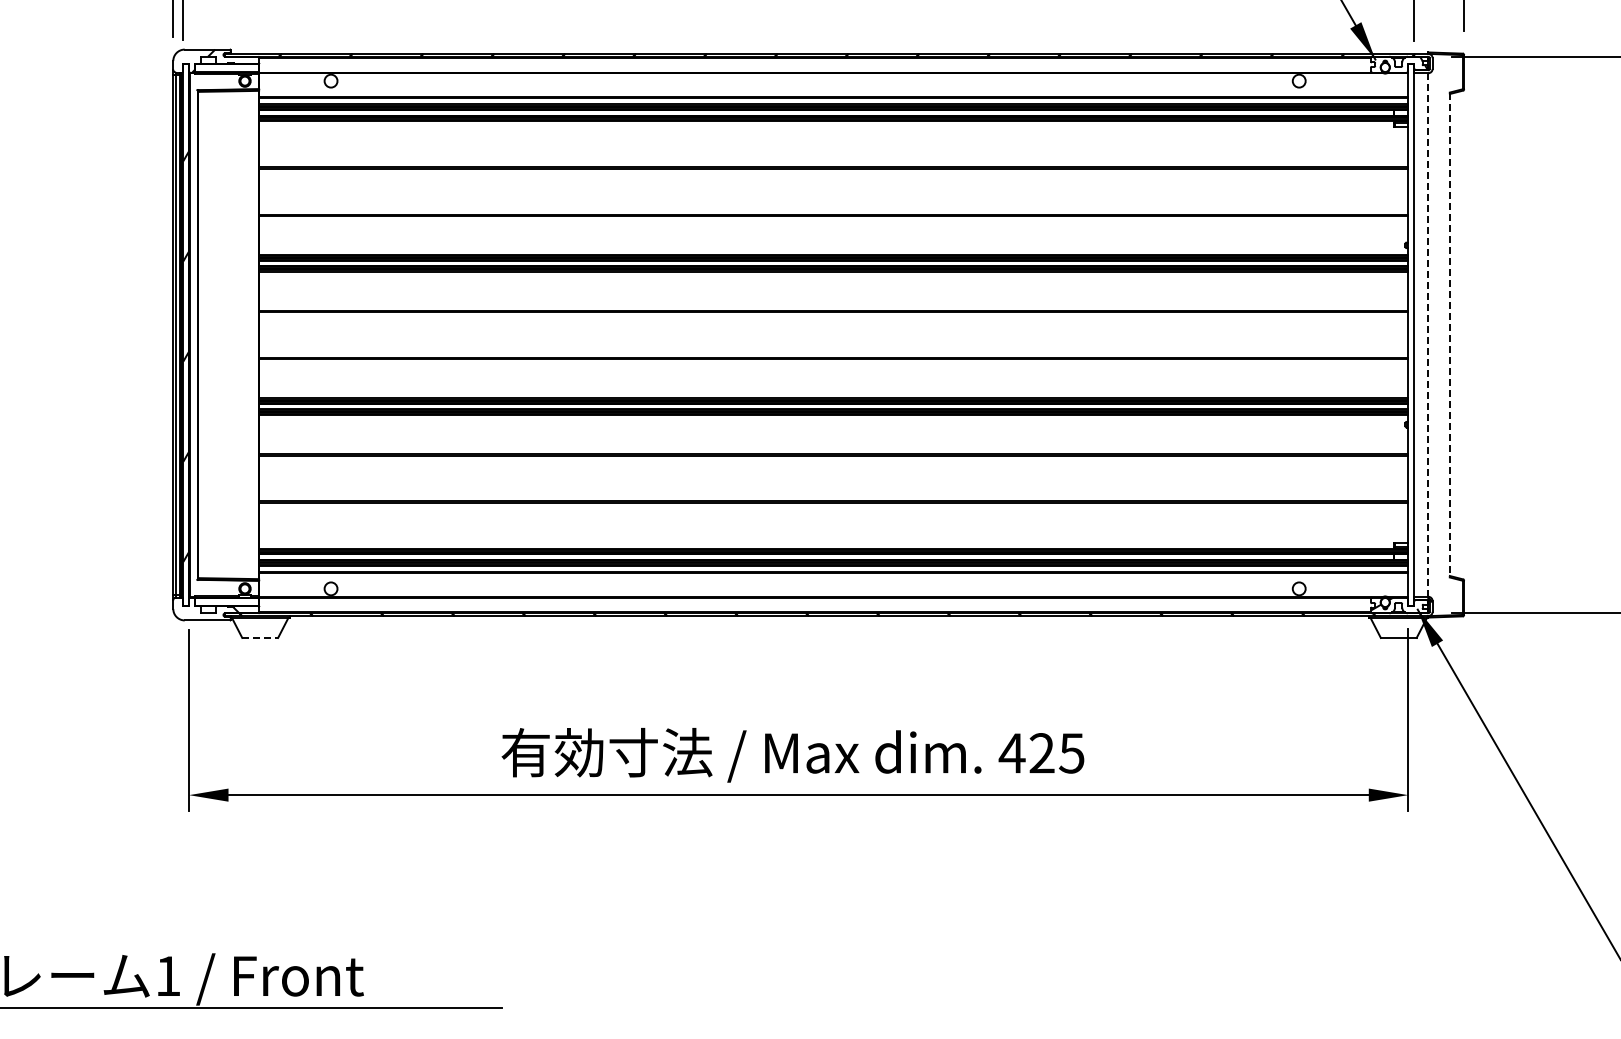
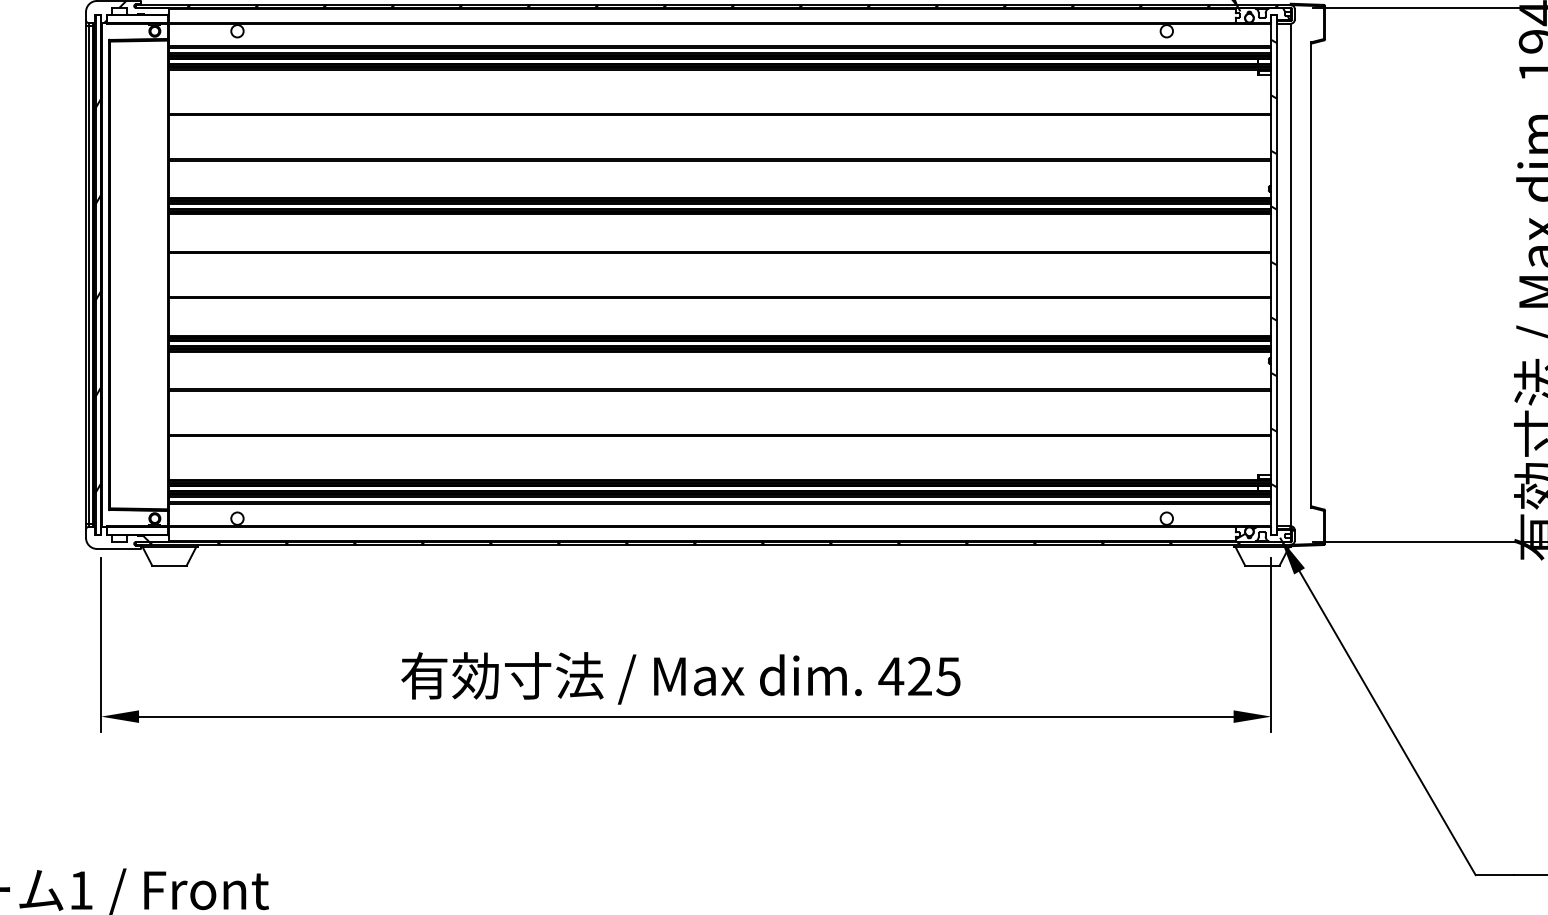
hatch: (1410, 323) -> (1273, 263), added
line: (1428, 335) -> (1290, 275), dashed -> solid
line: (1449, 335) -> (1311, 275), dashed -> solid
line: (260, 637) -> (169, 565), dashed -> solid

